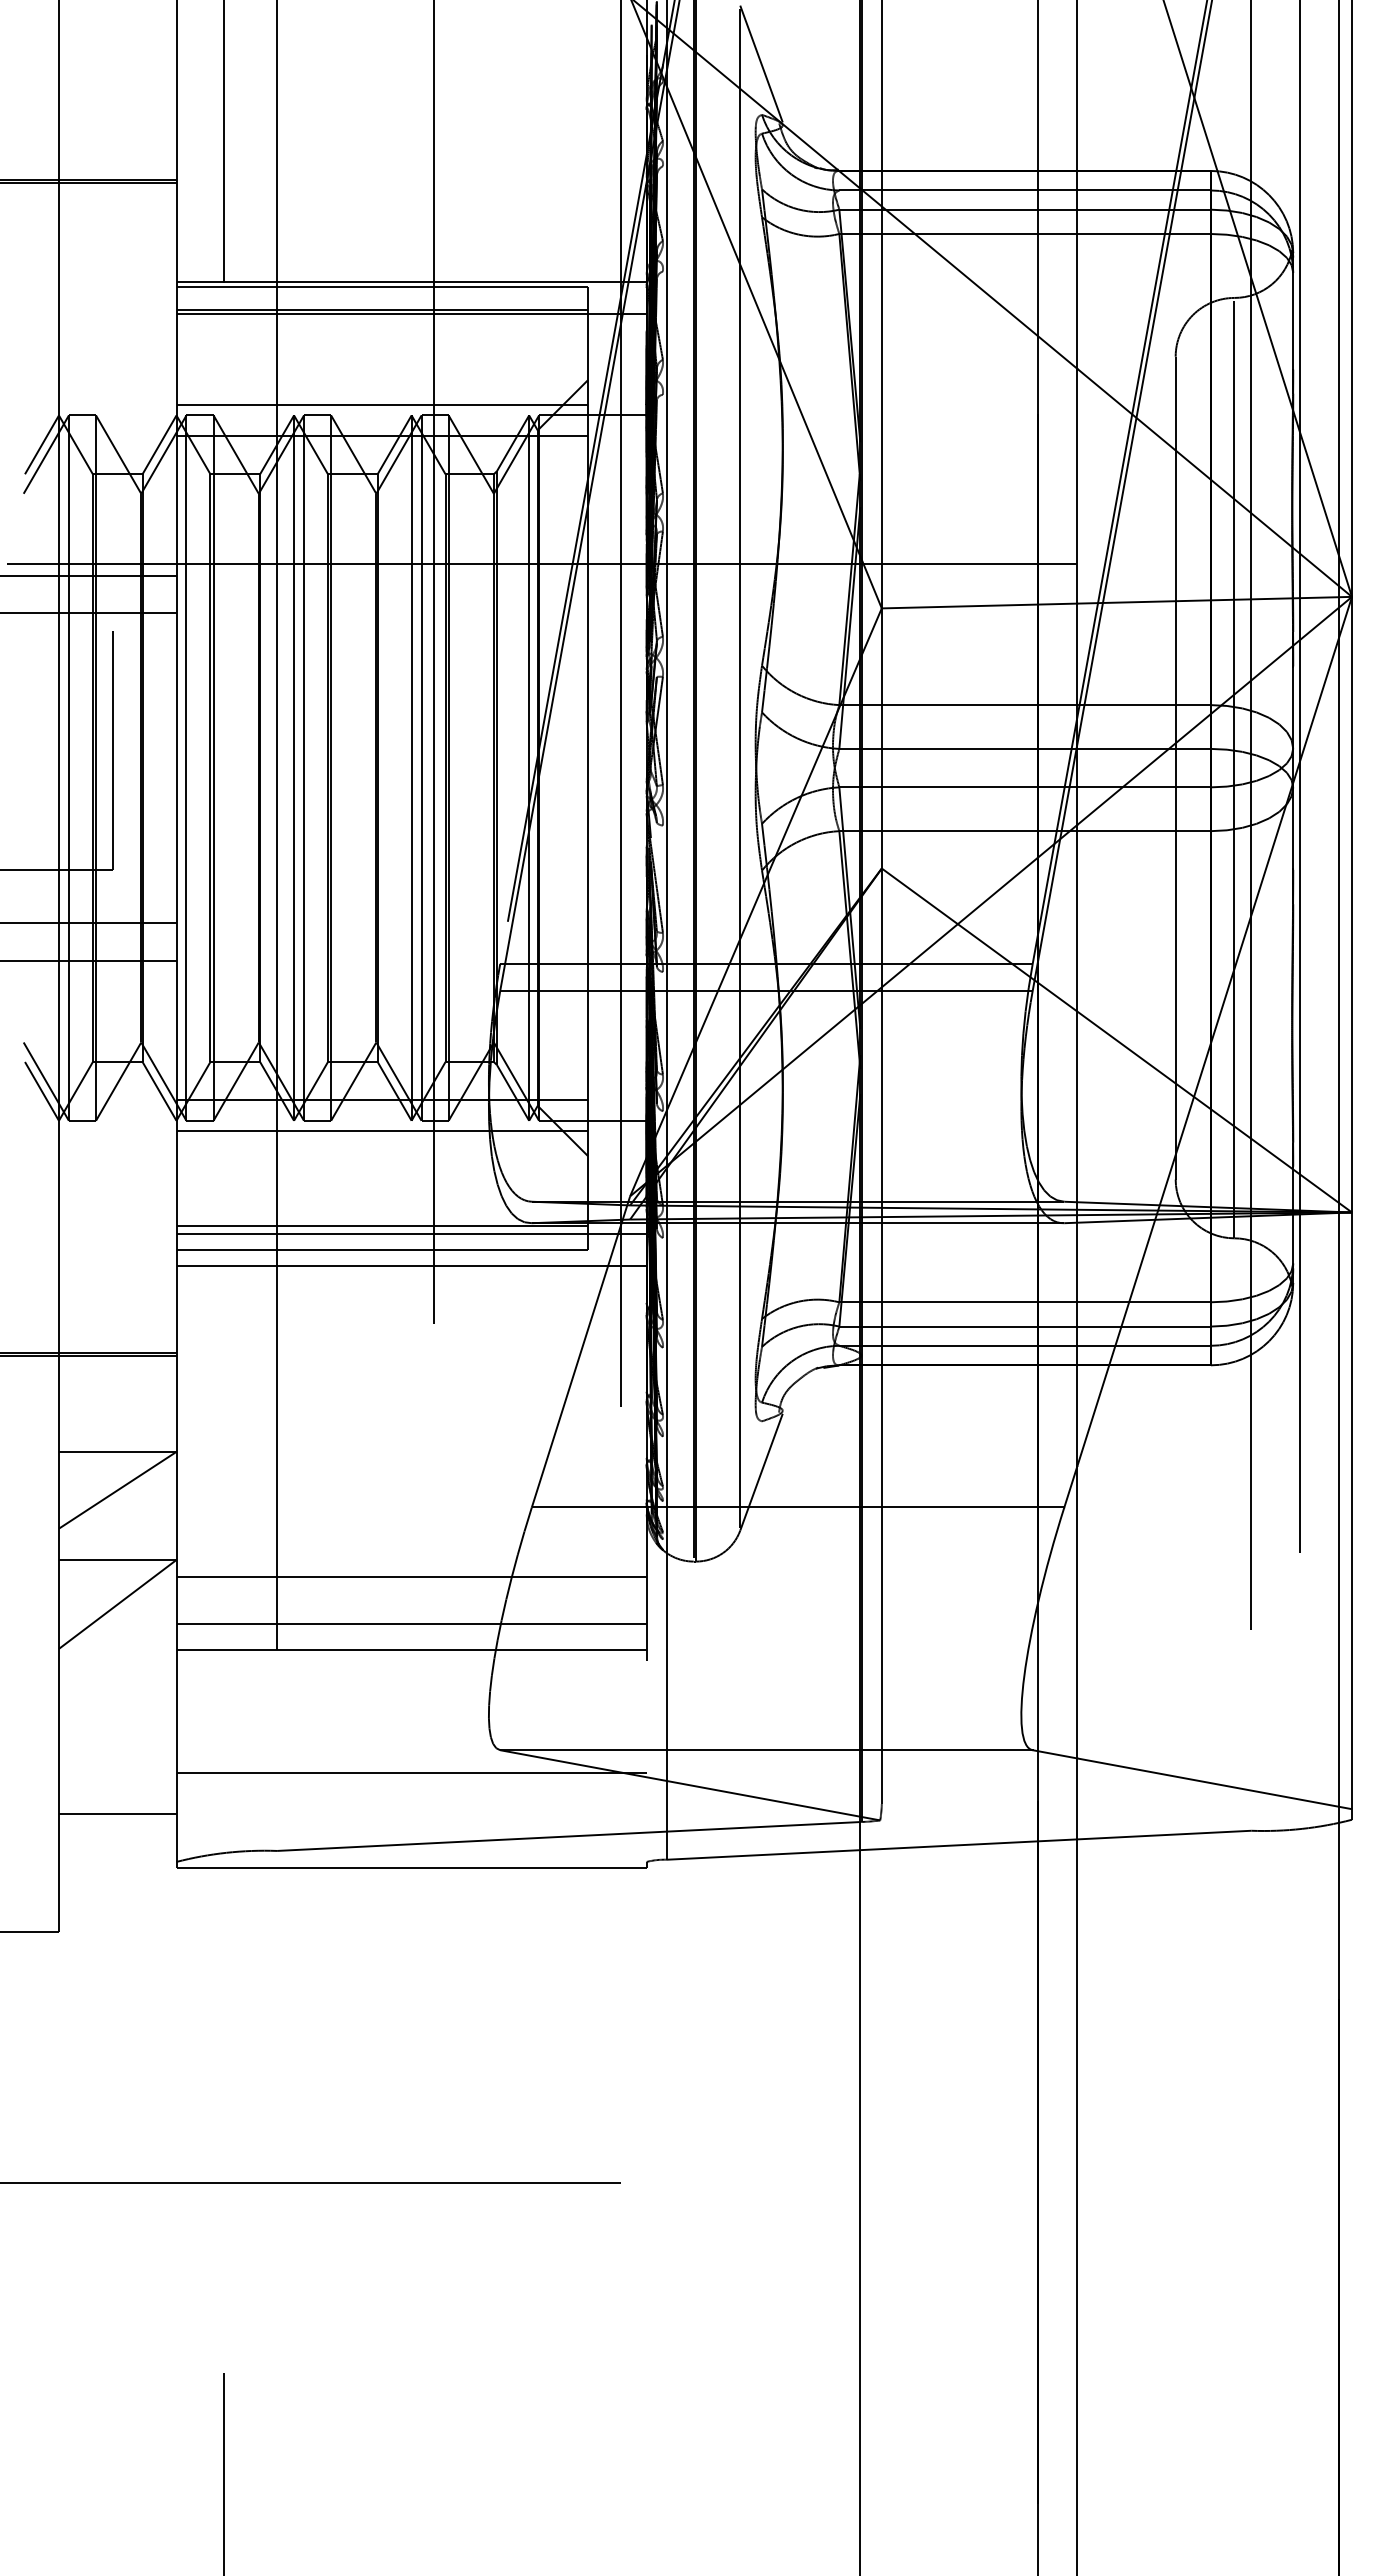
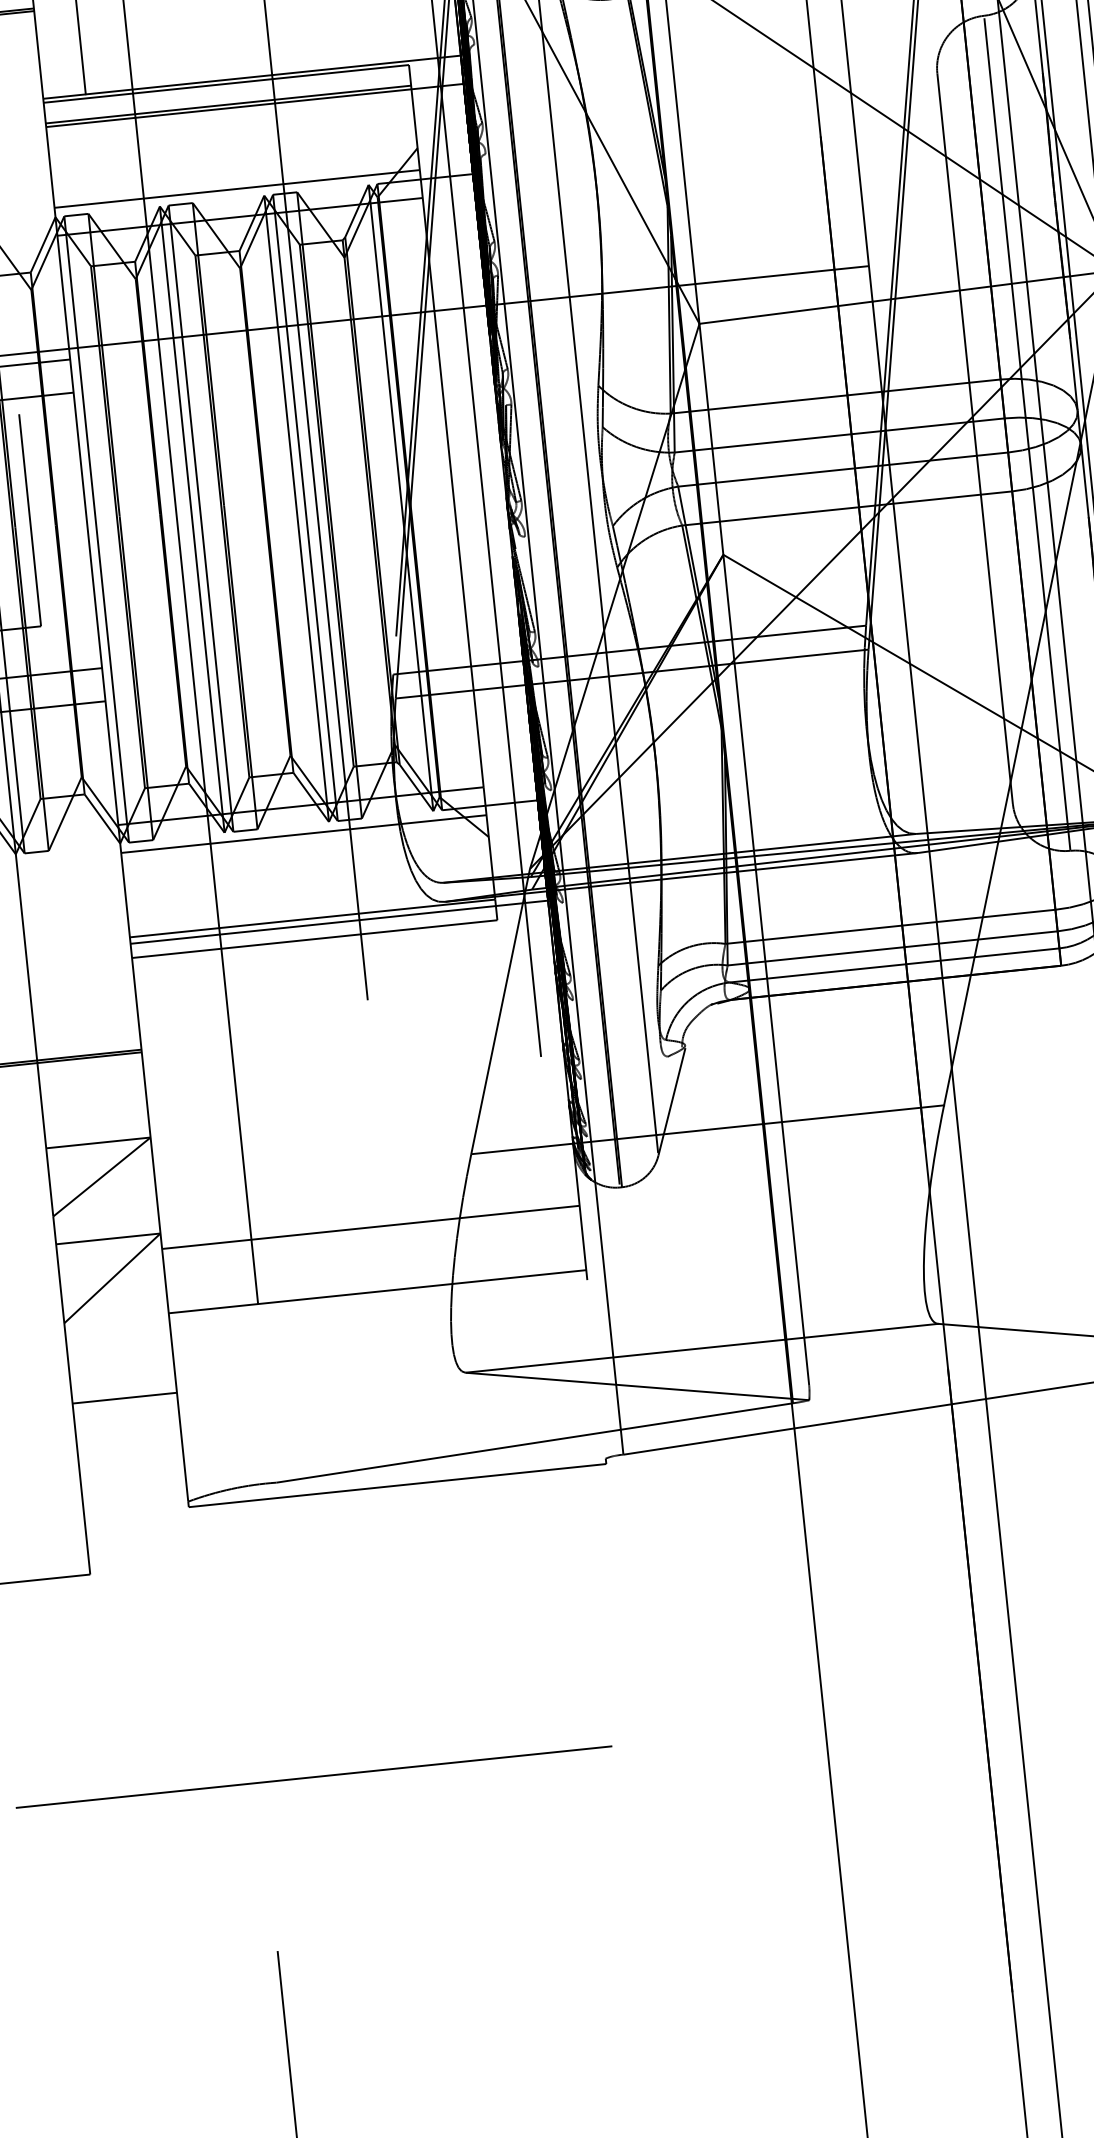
line: (411, 1265) -> (342, 950), removed
line: (411, 1624) -> (375, 1269), removed
line: (411, 1772) -> (388, 1400), removed
line: (117, 1814) -> (124, 1398), moved

